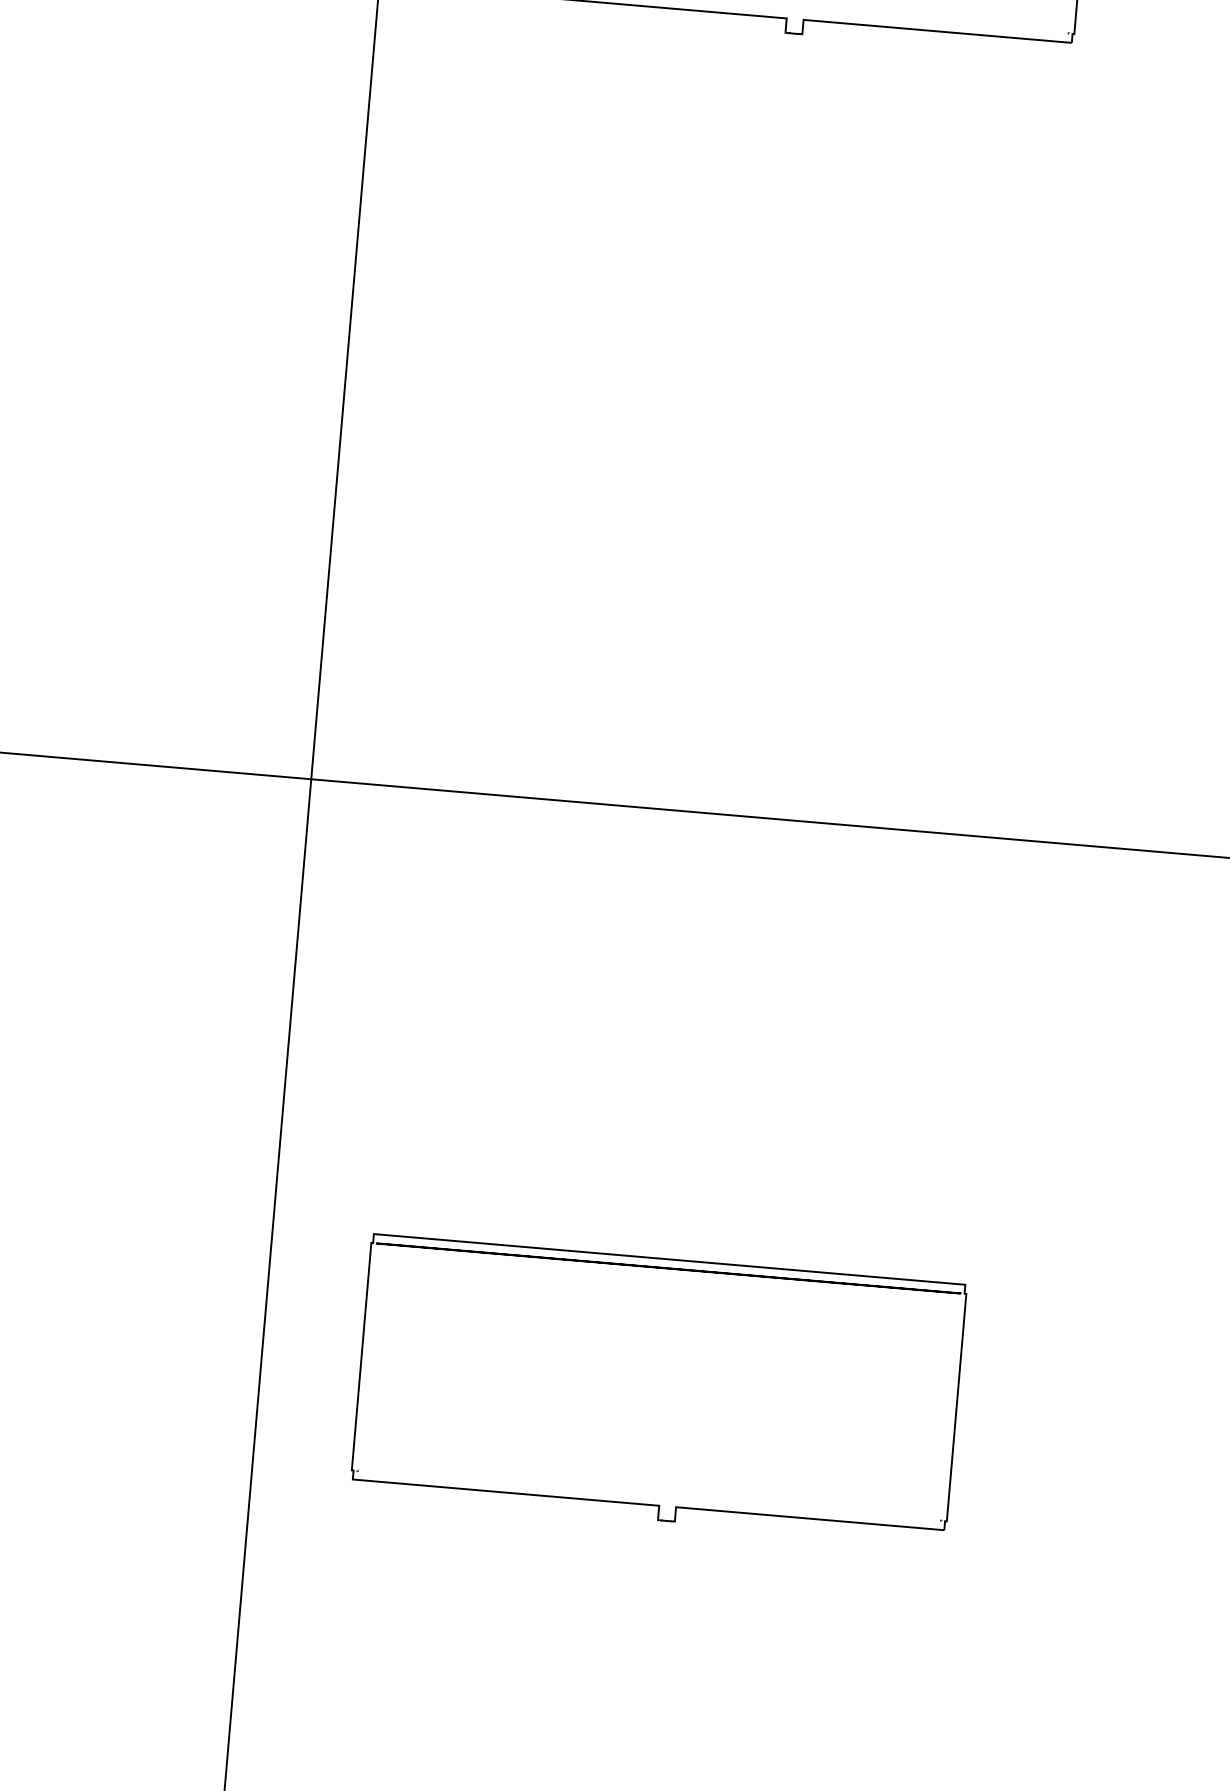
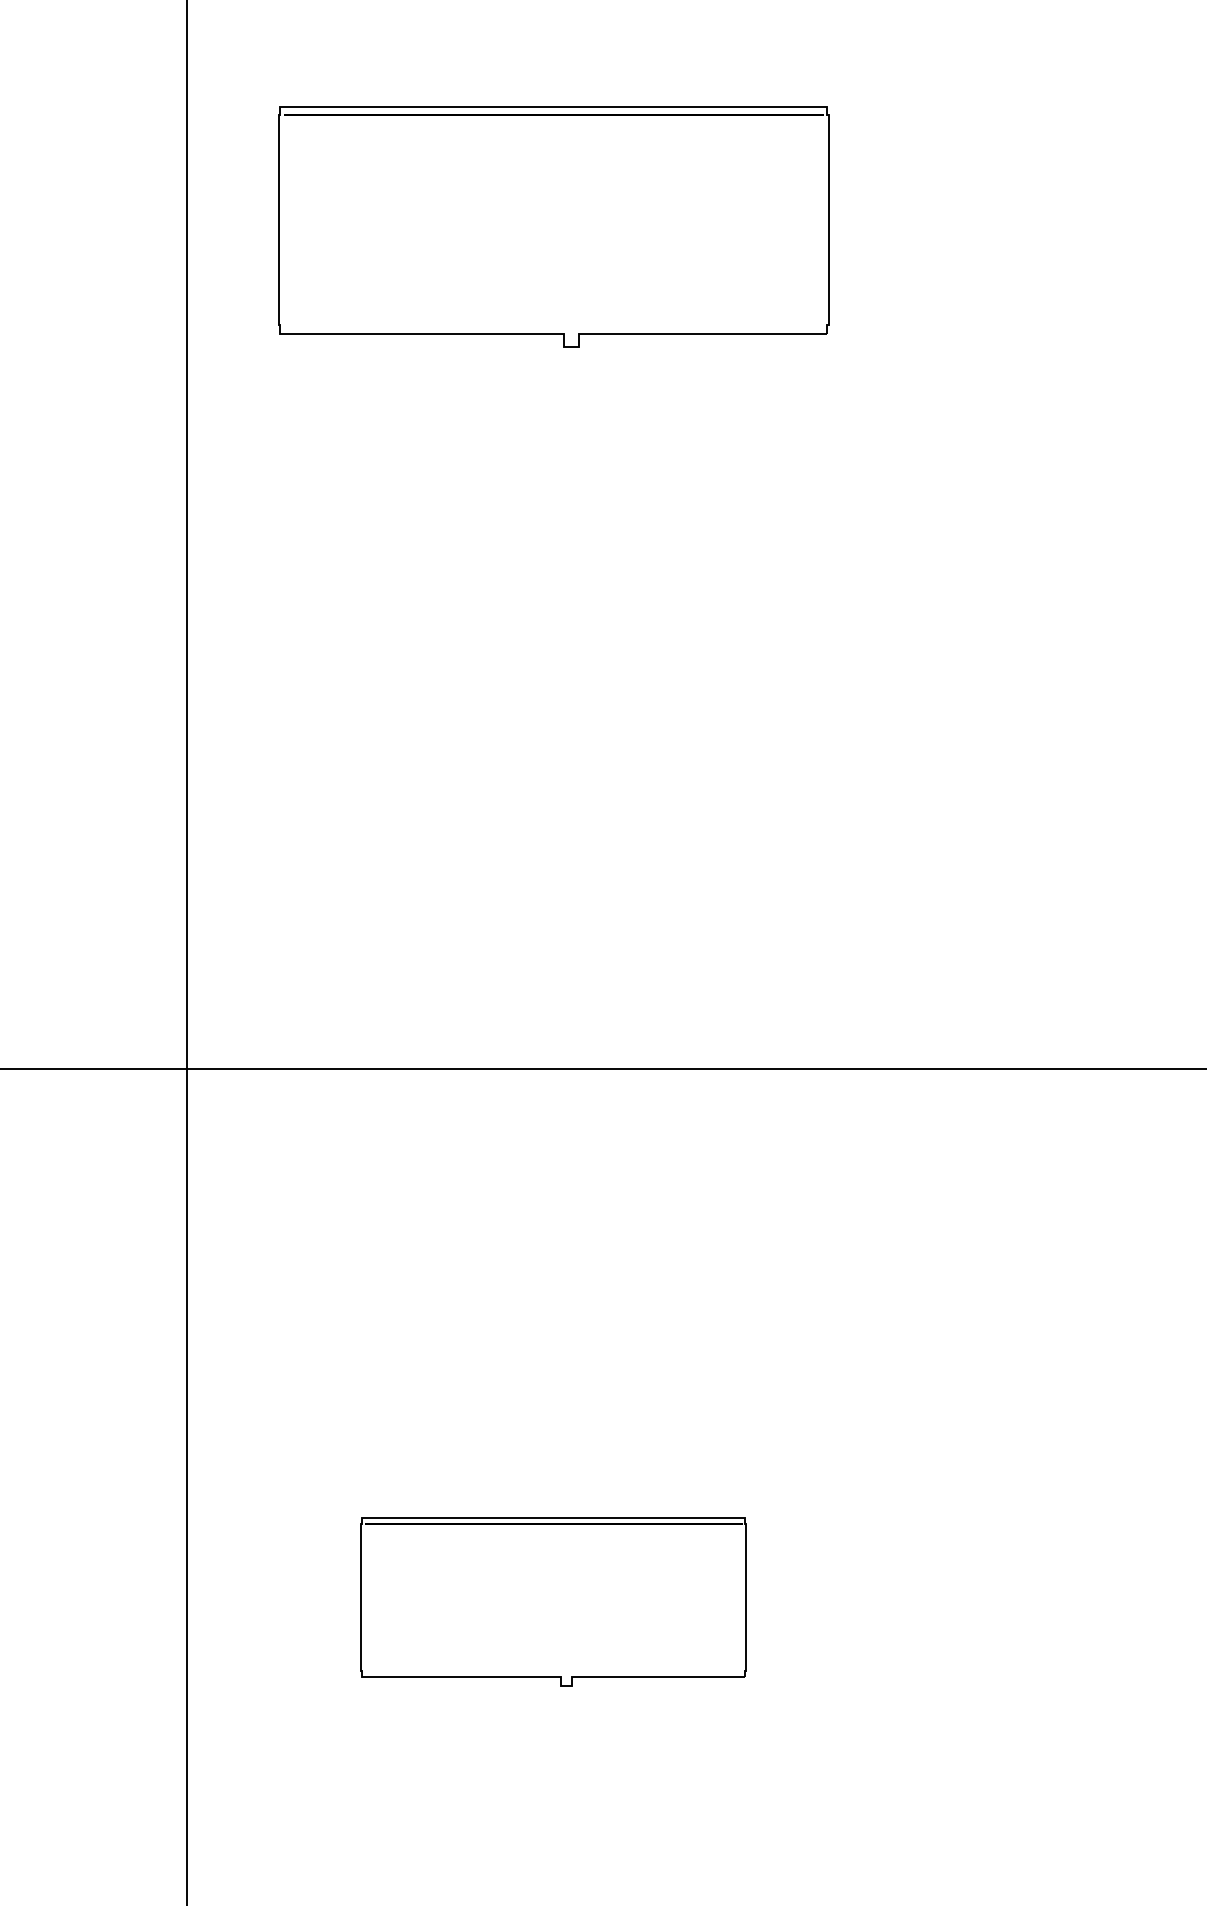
part: (658, 1388) -> (553, 1601), size x0.7

